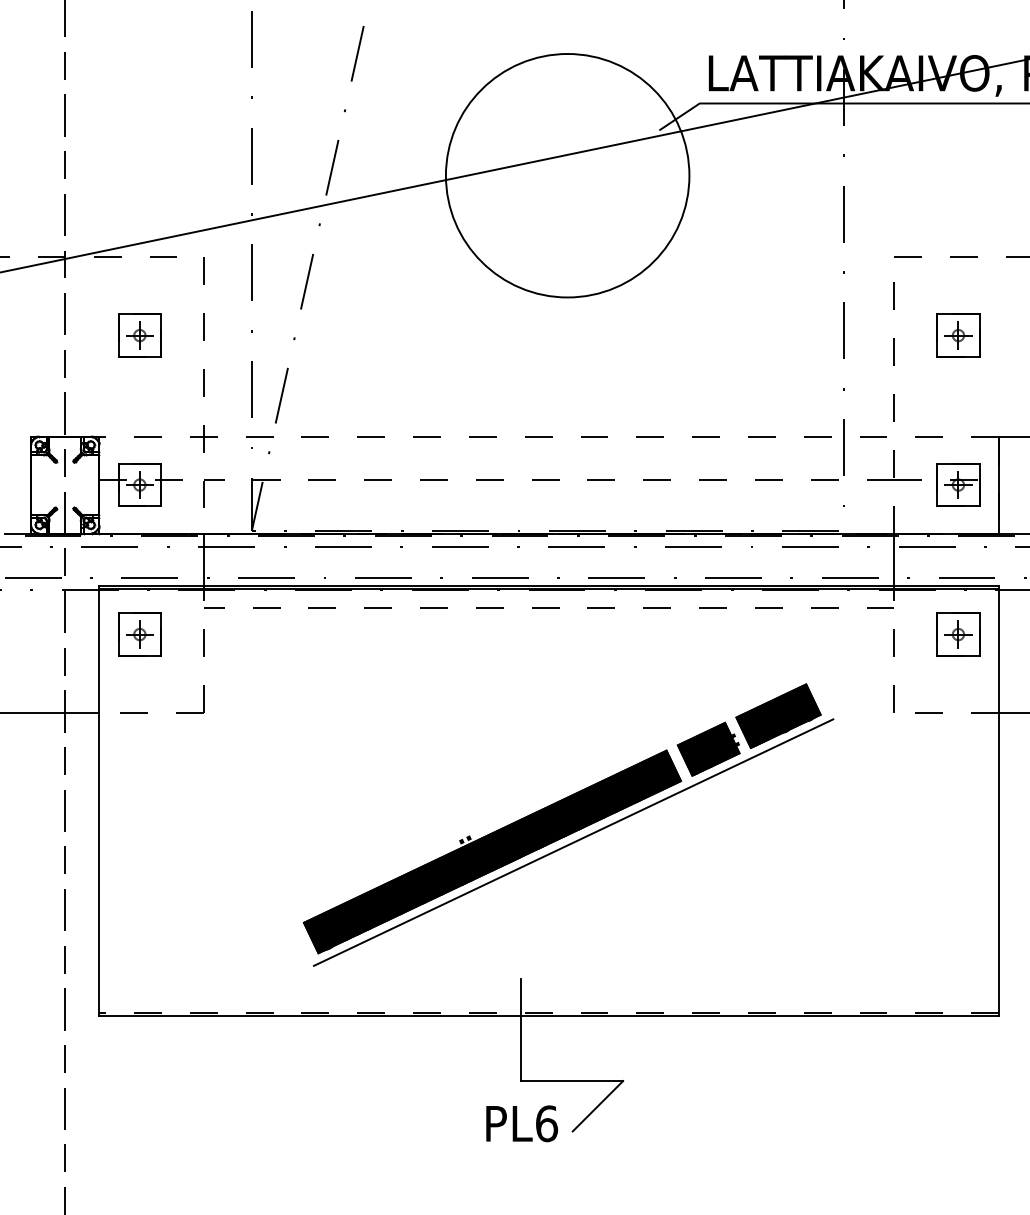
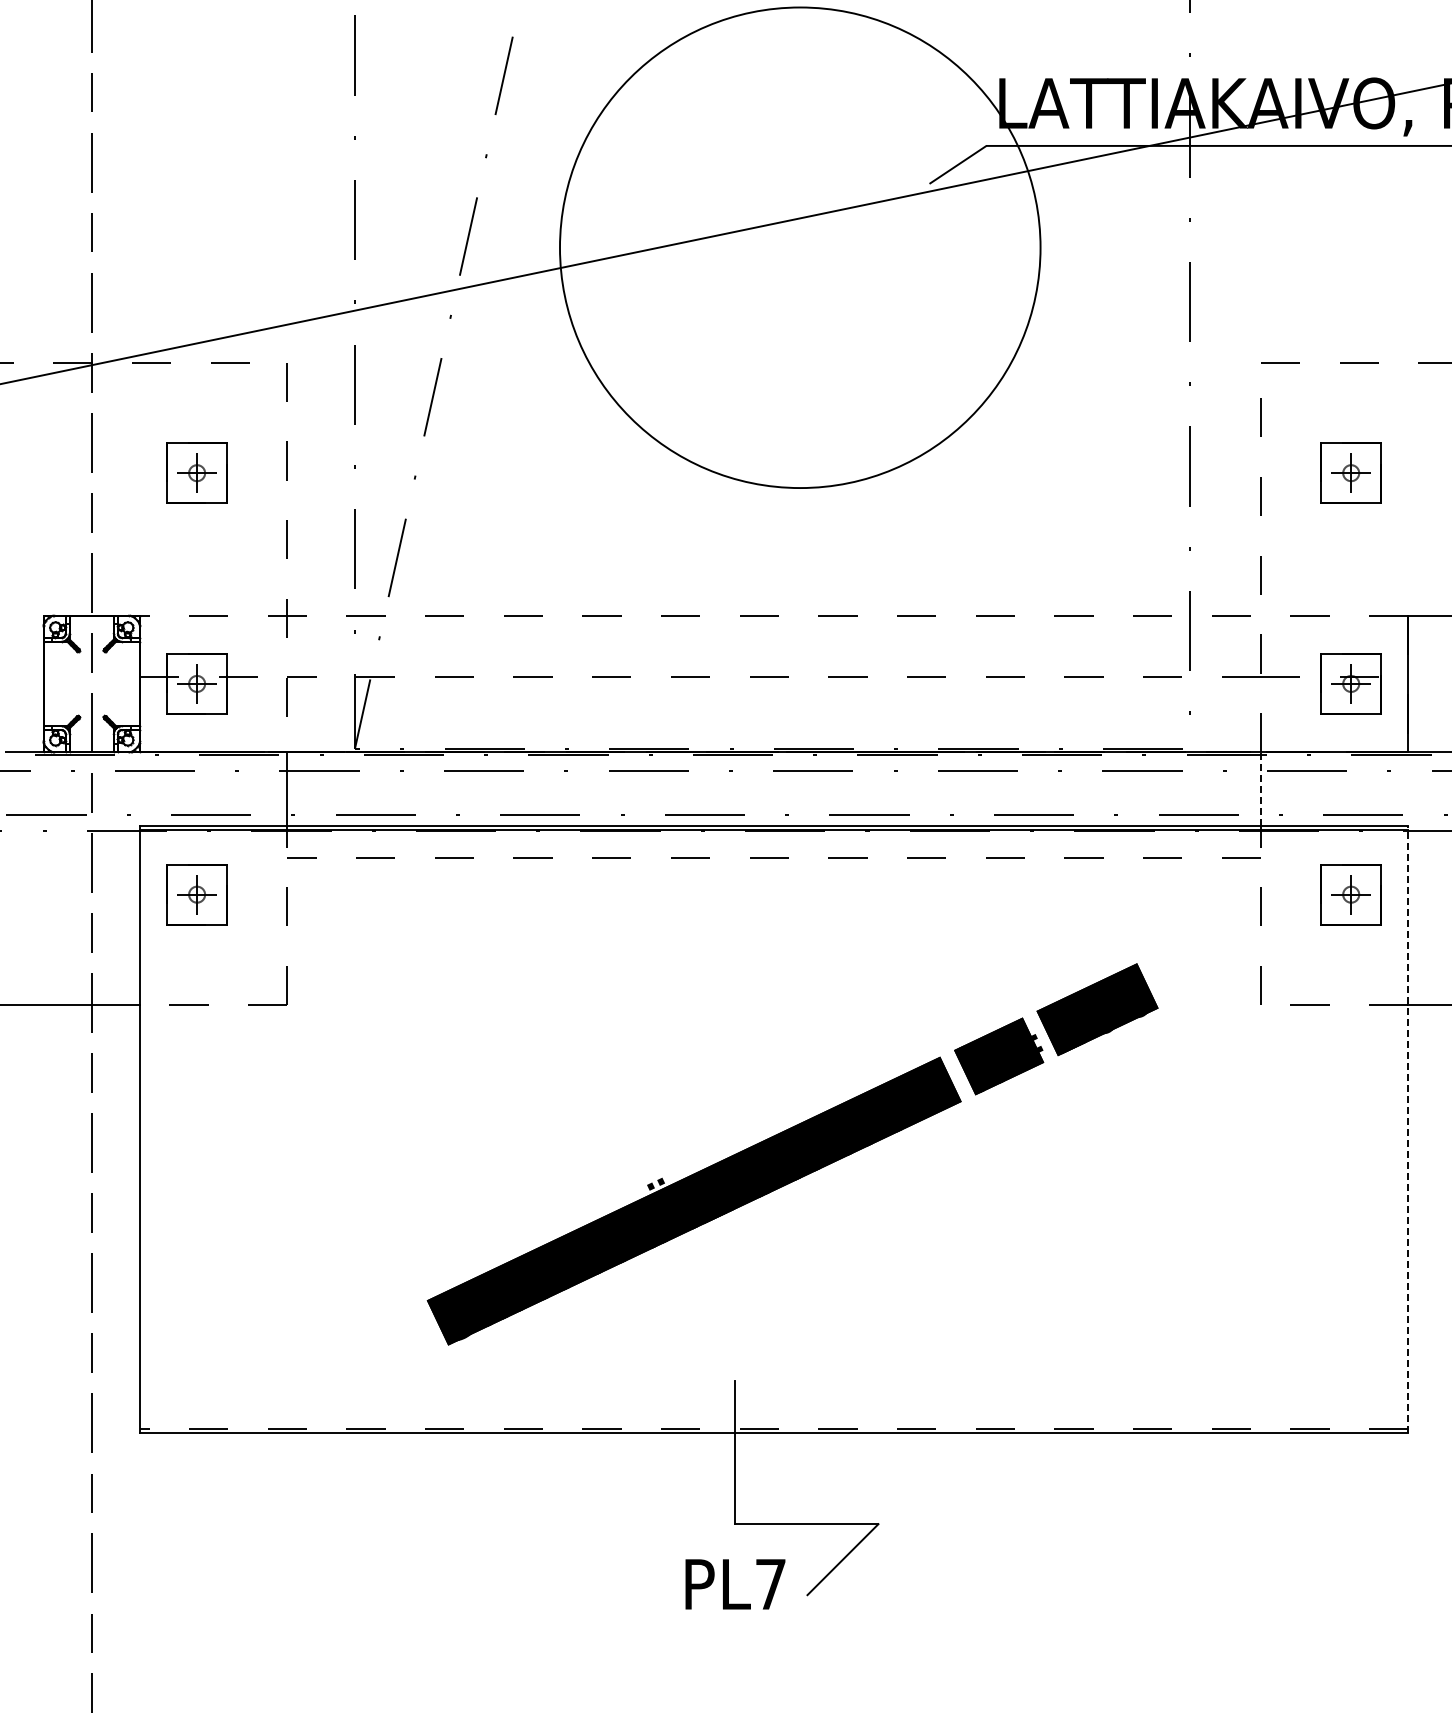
circle: (567, 175) -> (799, 247), size x1.4
line: (894, 559) -> (1260, 788), solid -> dashed
line: (999, 801) -> (1408, 1129), solid -> dashed
line: (573, 842) -> (808, 1187), removed
text: (546, 1123) -> (770, 1584), PL6 -> PL7

